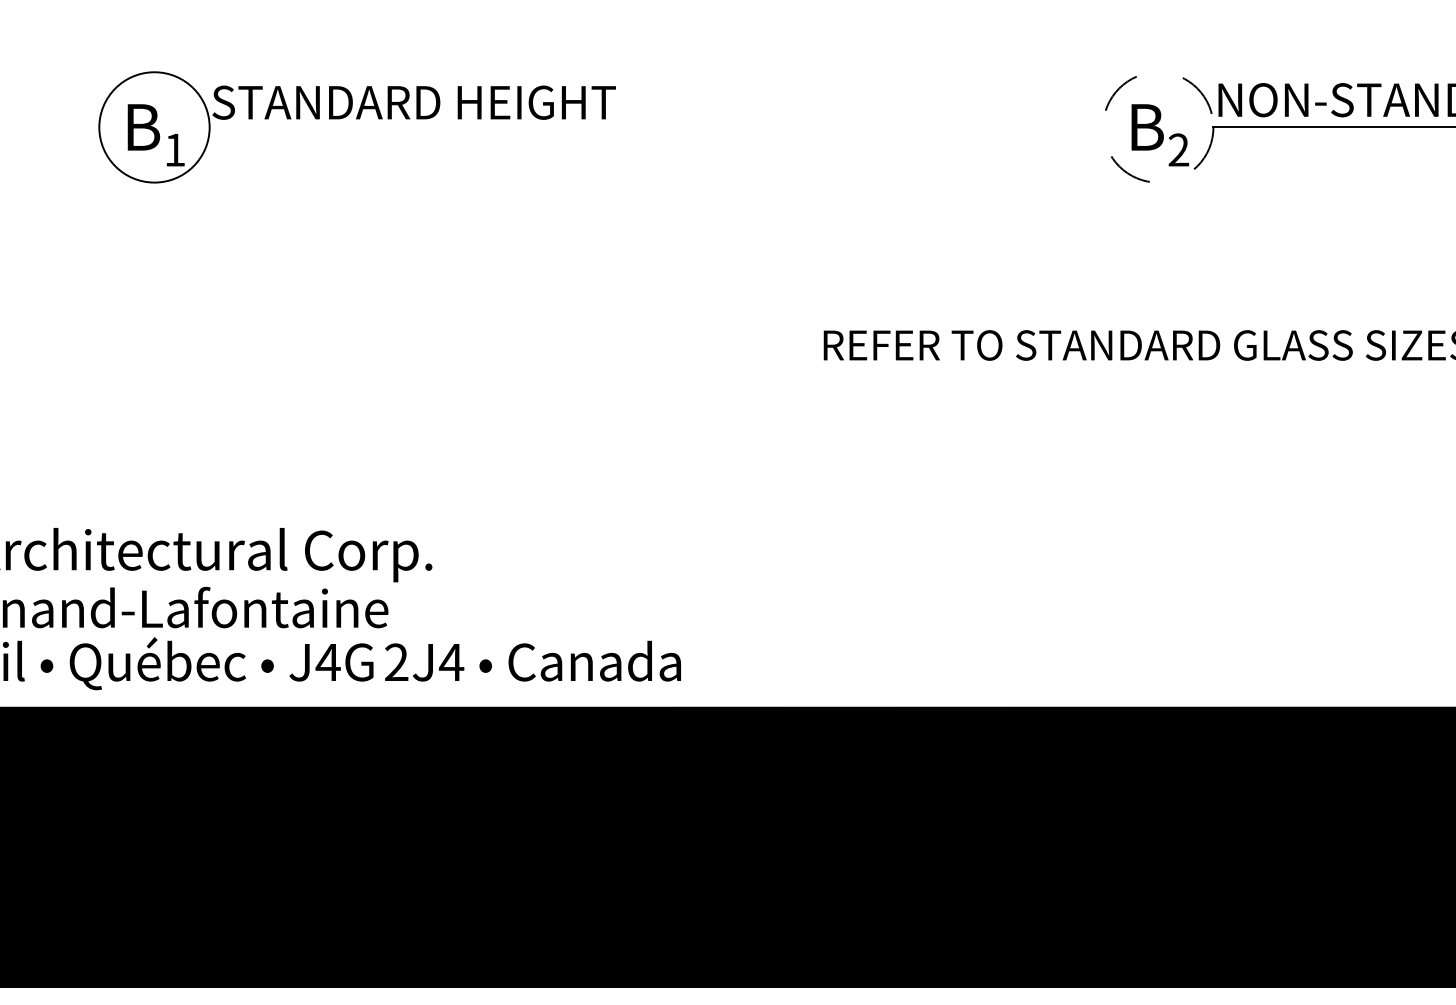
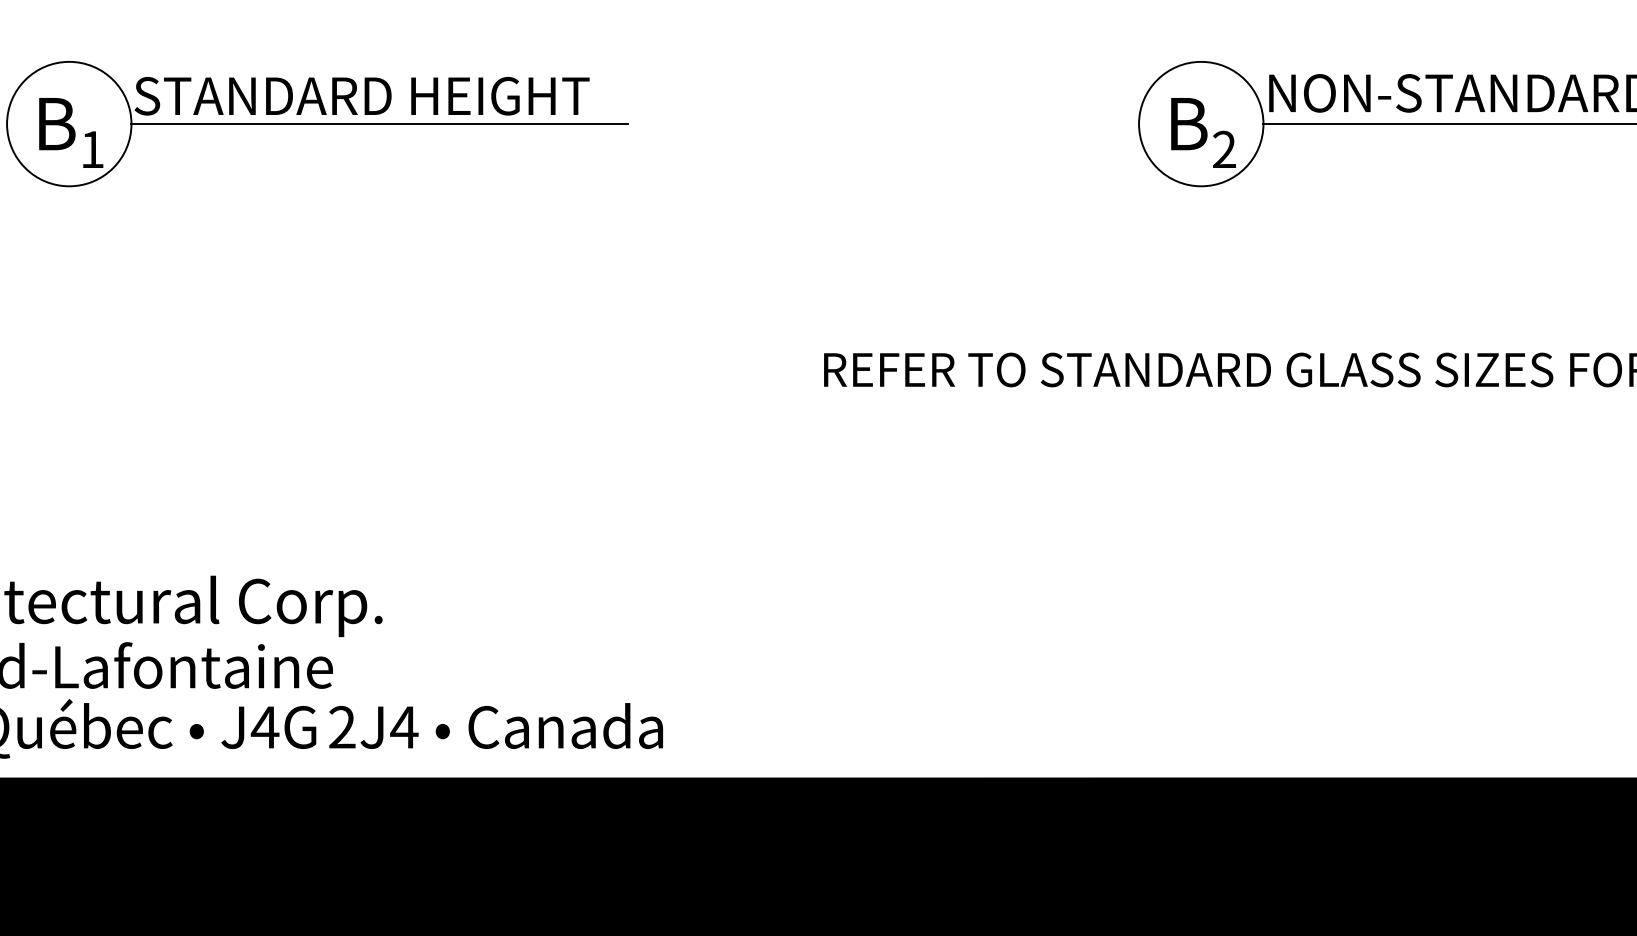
line: (429, 127) -> (379, 124), added
circle: (1158, 127) -> (1201, 124), dashed -> solid

